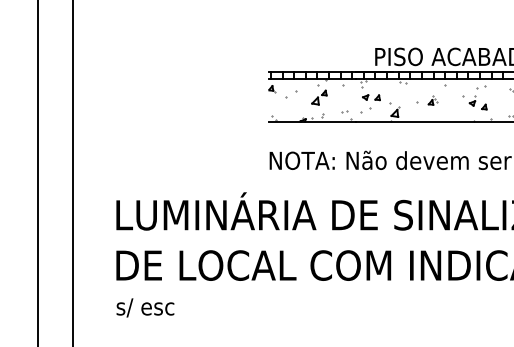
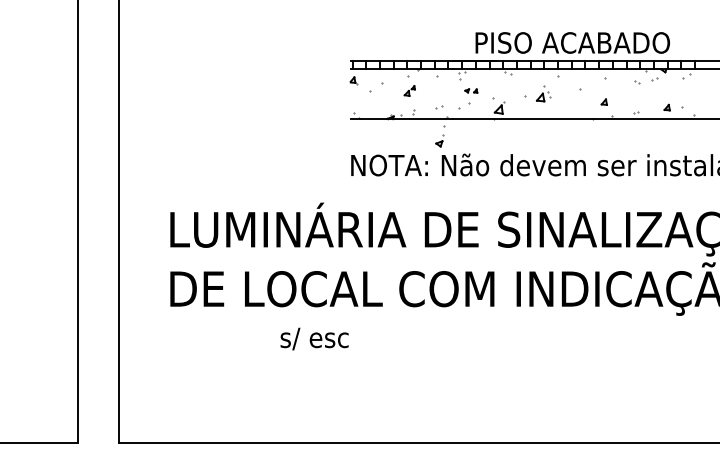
part: (319, 97) -> (409, 90), size x0.6
part: (371, 97) -> (471, 90), size x0.6
part: (473, 97) -> (440, 136), moved
part: (432, 100) -> (543, 94), size x1.4
text: (145, 307) -> (314, 338), moved

